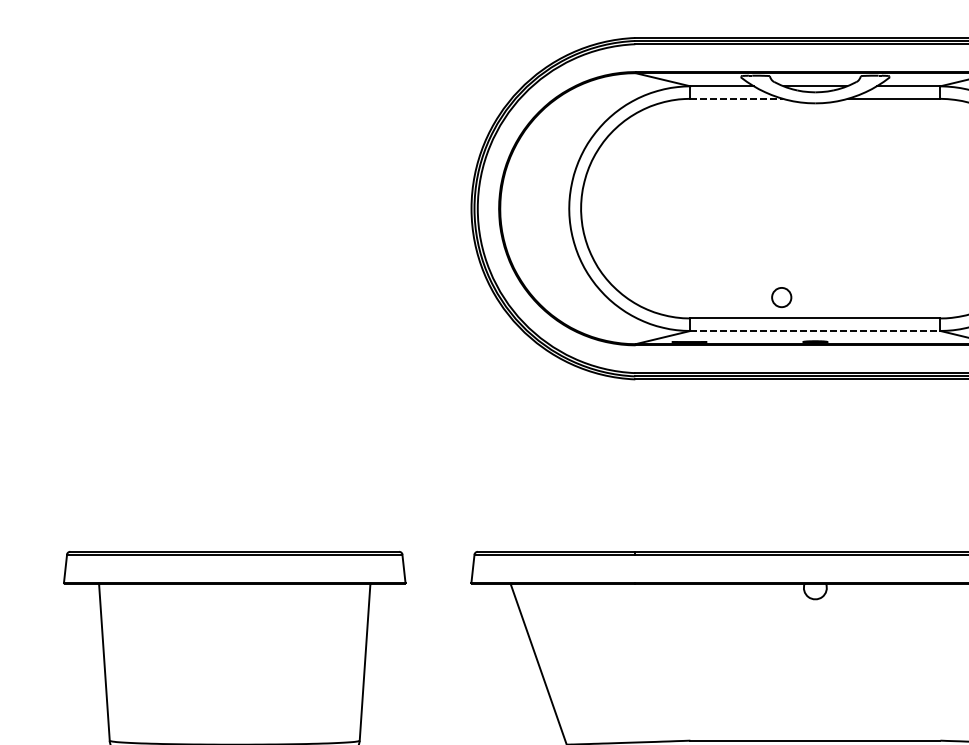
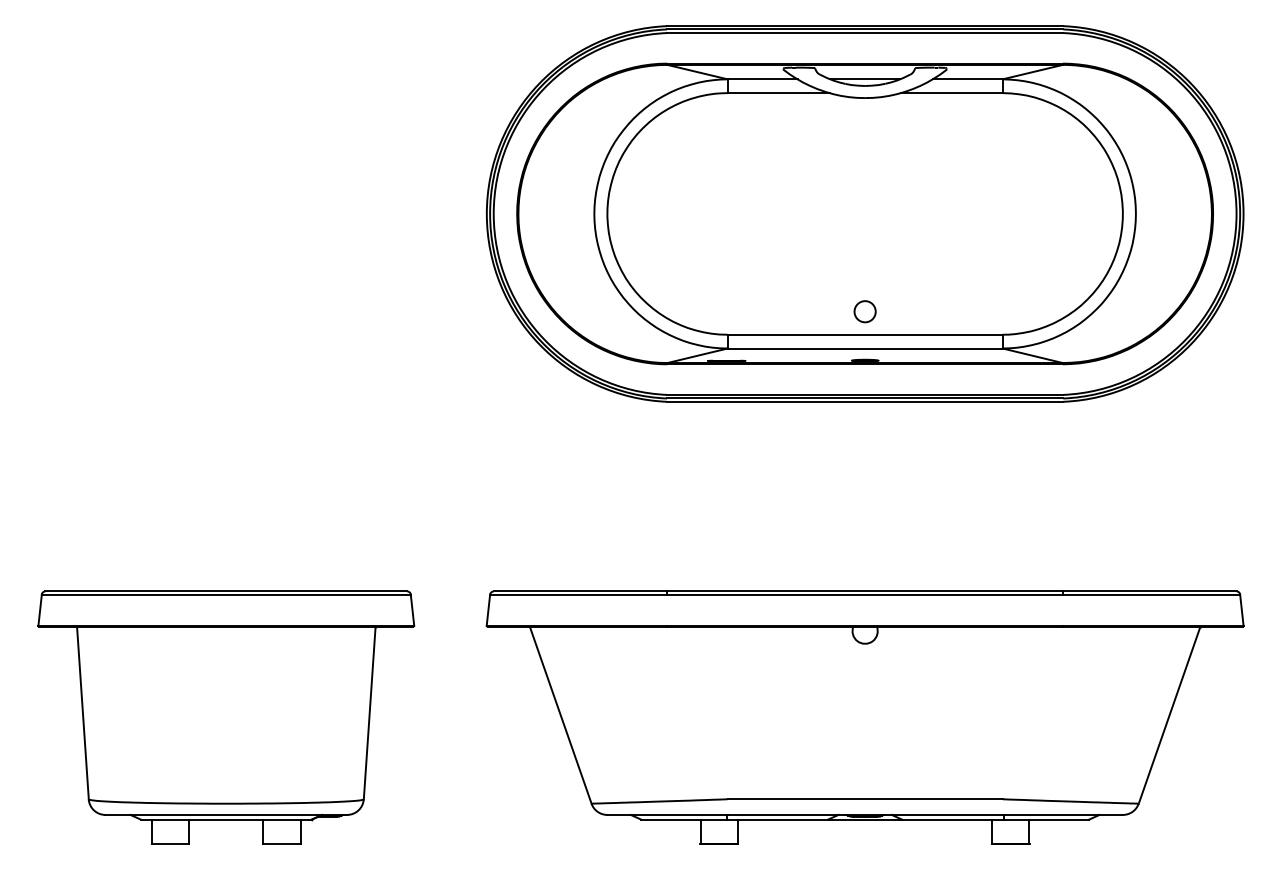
line: (736, 99) -> (778, 93), dashed -> solid
circle: (781, 297) -> (864, 311), moved
line: (815, 330) -> (865, 348), dashed -> solid

